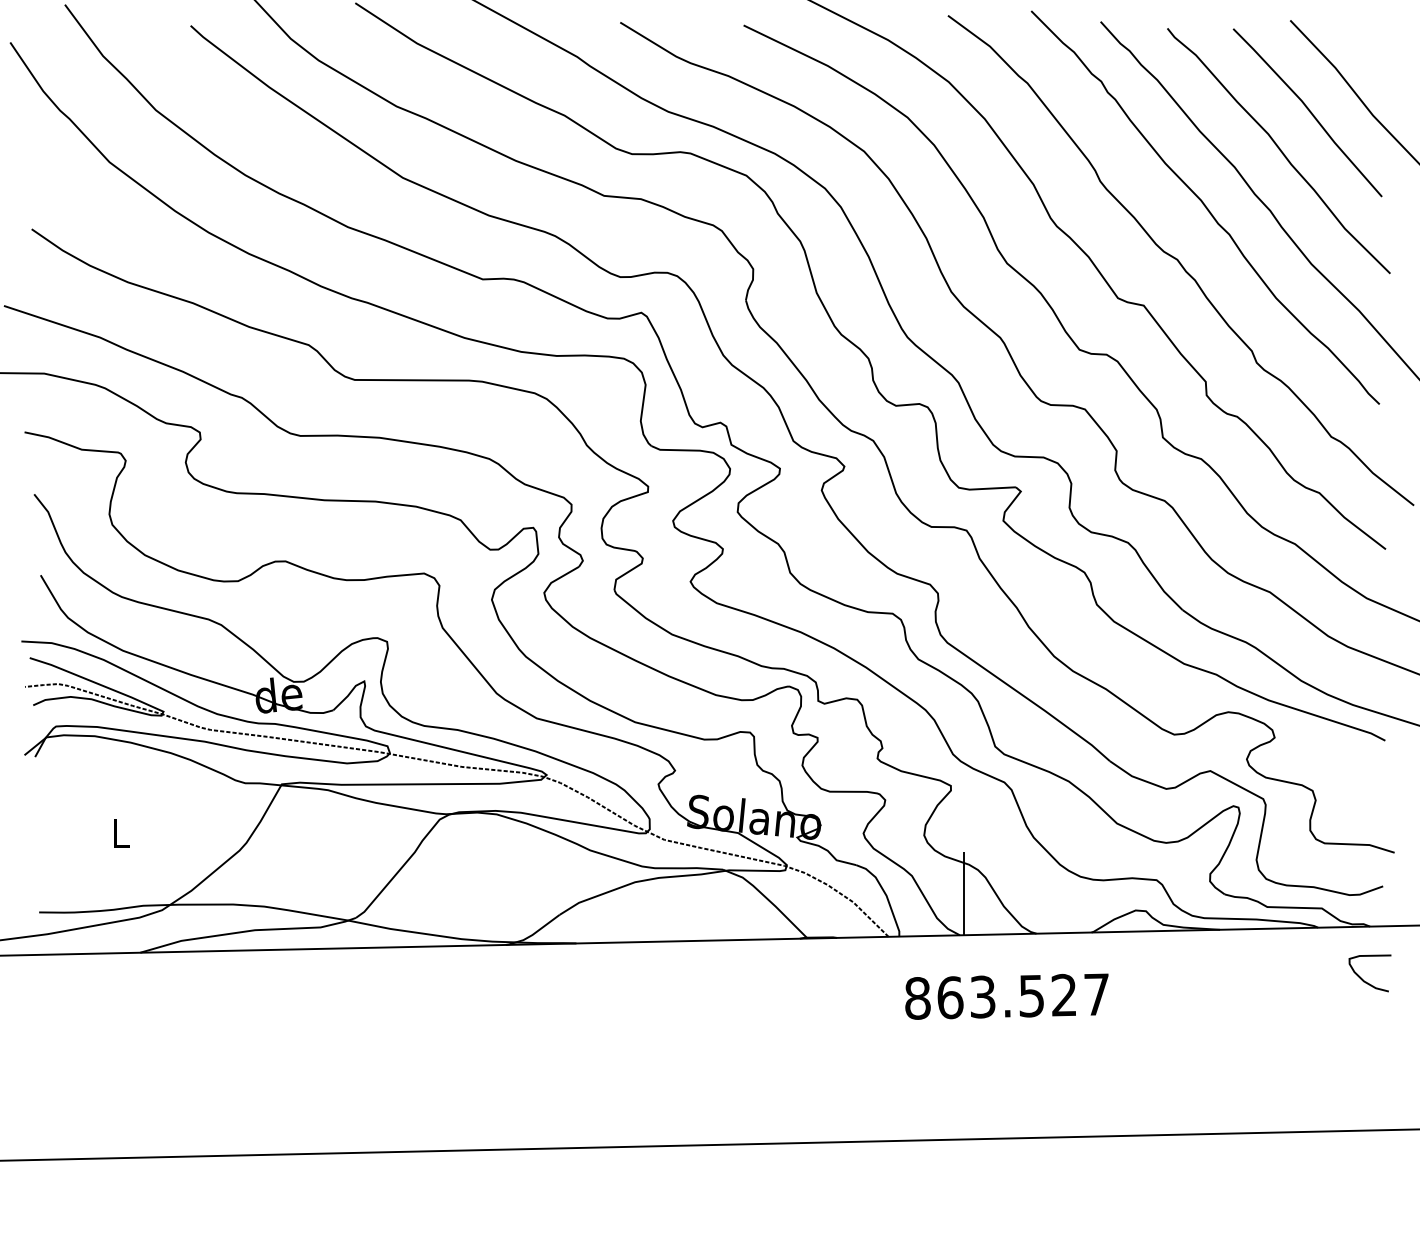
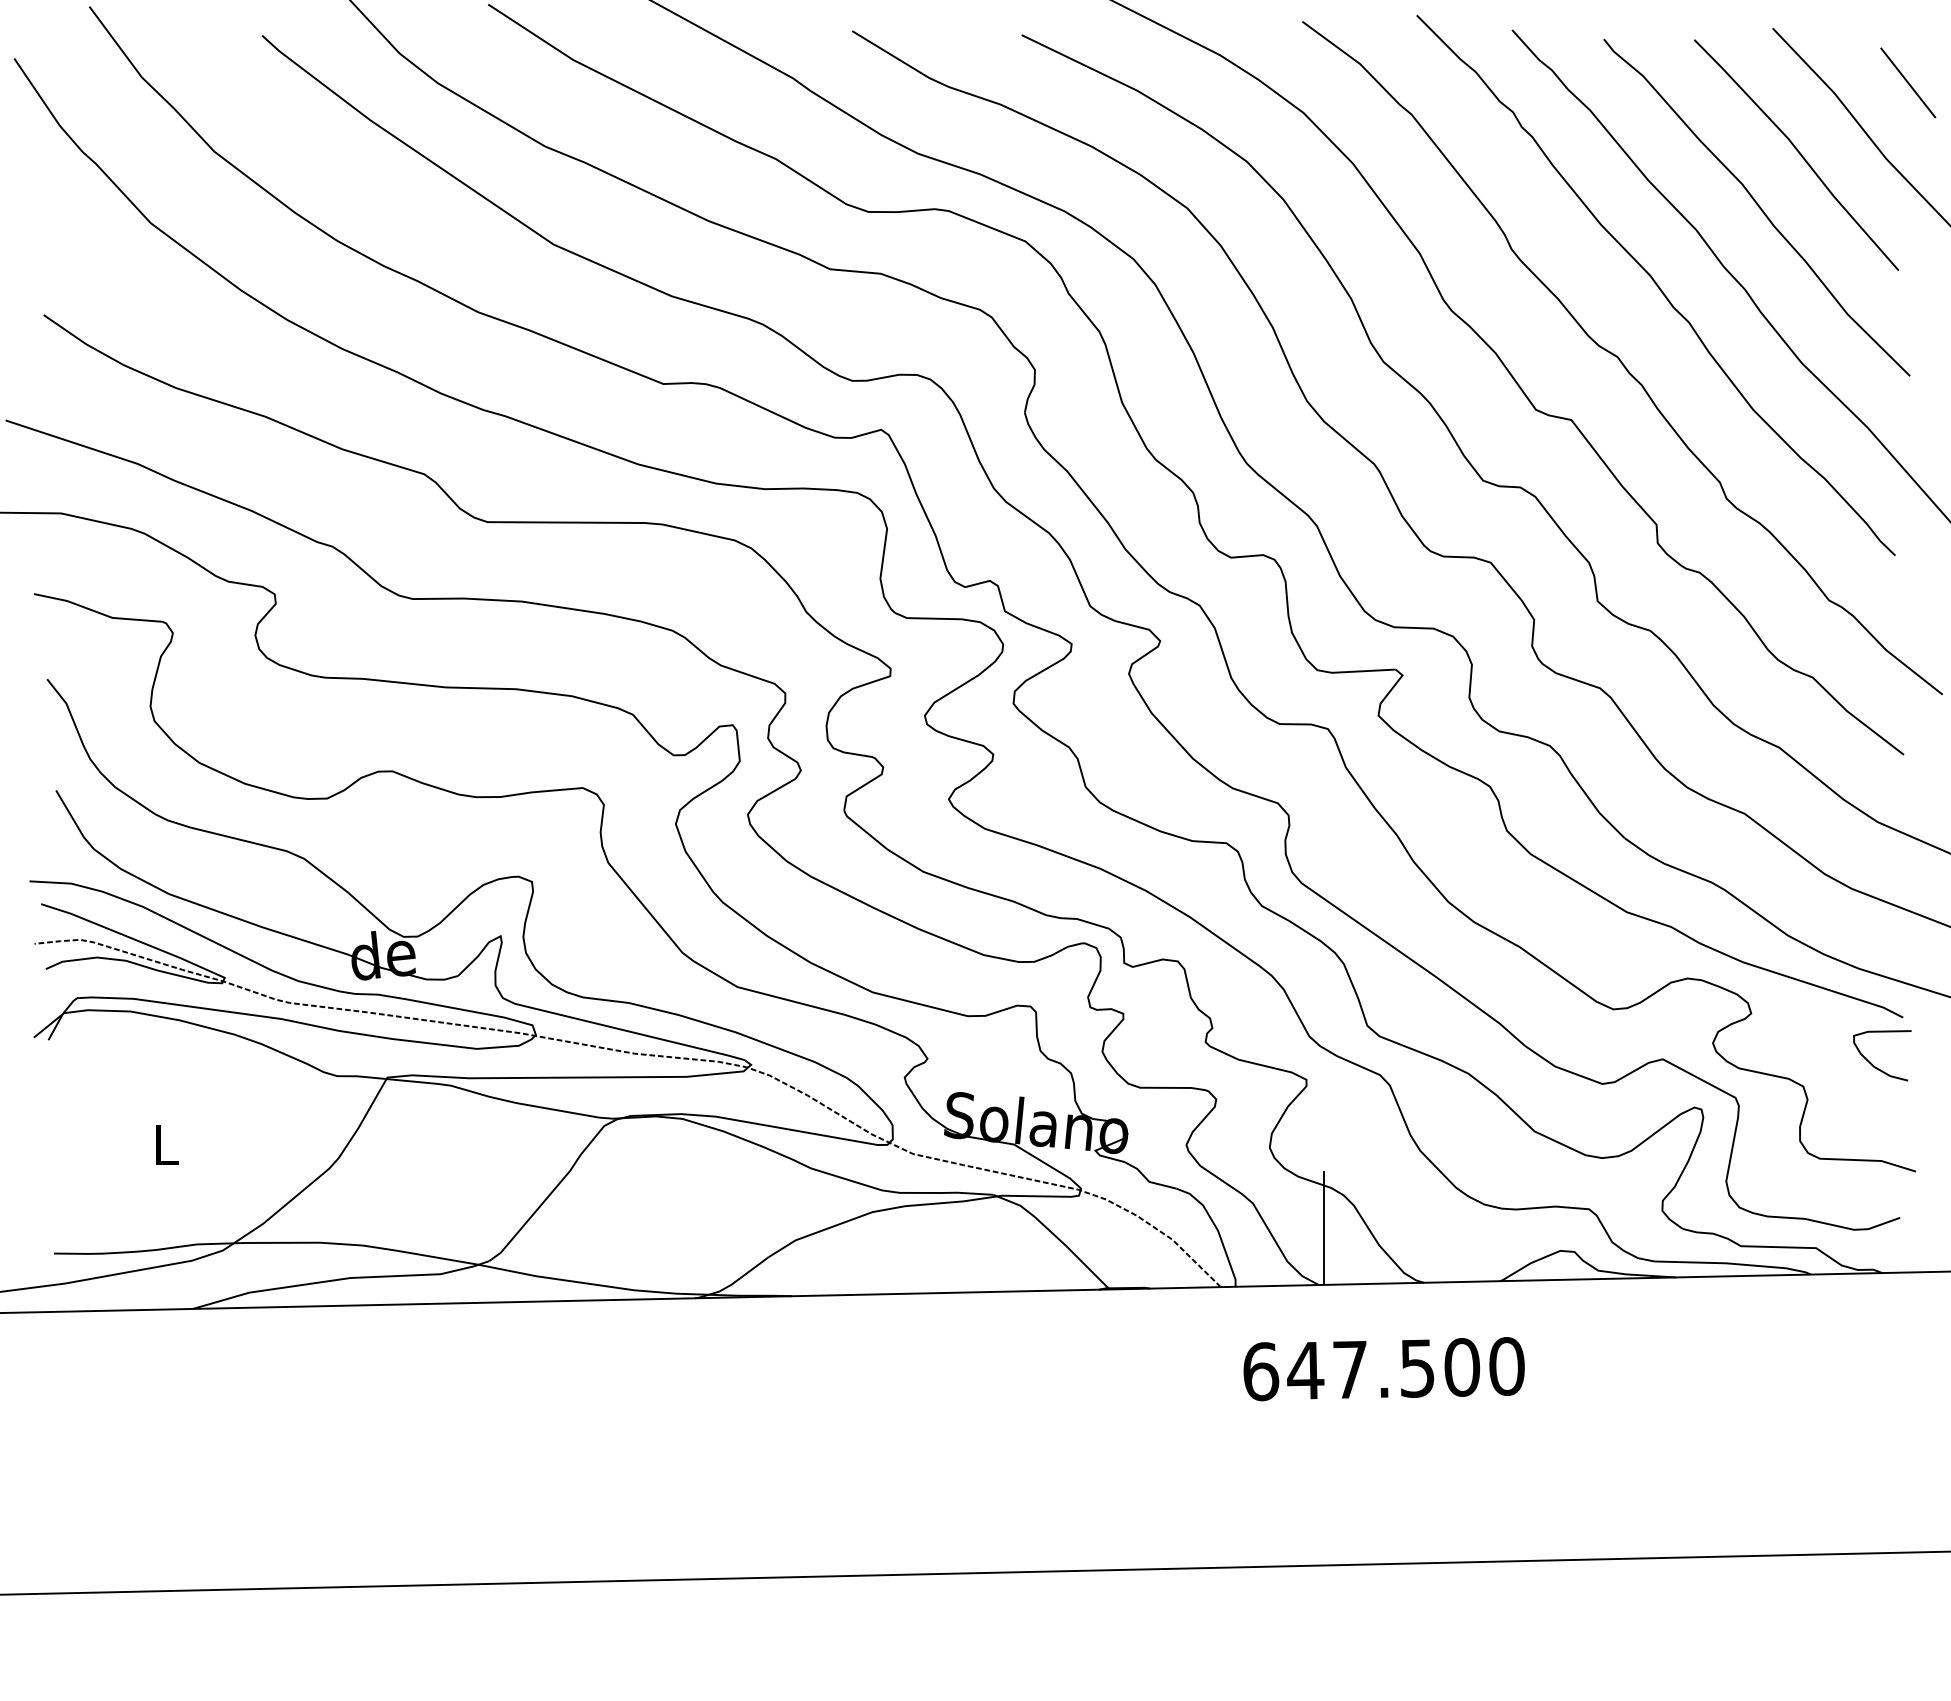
line: (1388, 60) -> (1907, 83), added
curve: (1363, 979) -> (1873, 1064), moved
text: (1007, 996) -> (1384, 1369), 863.527 -> 647.500

